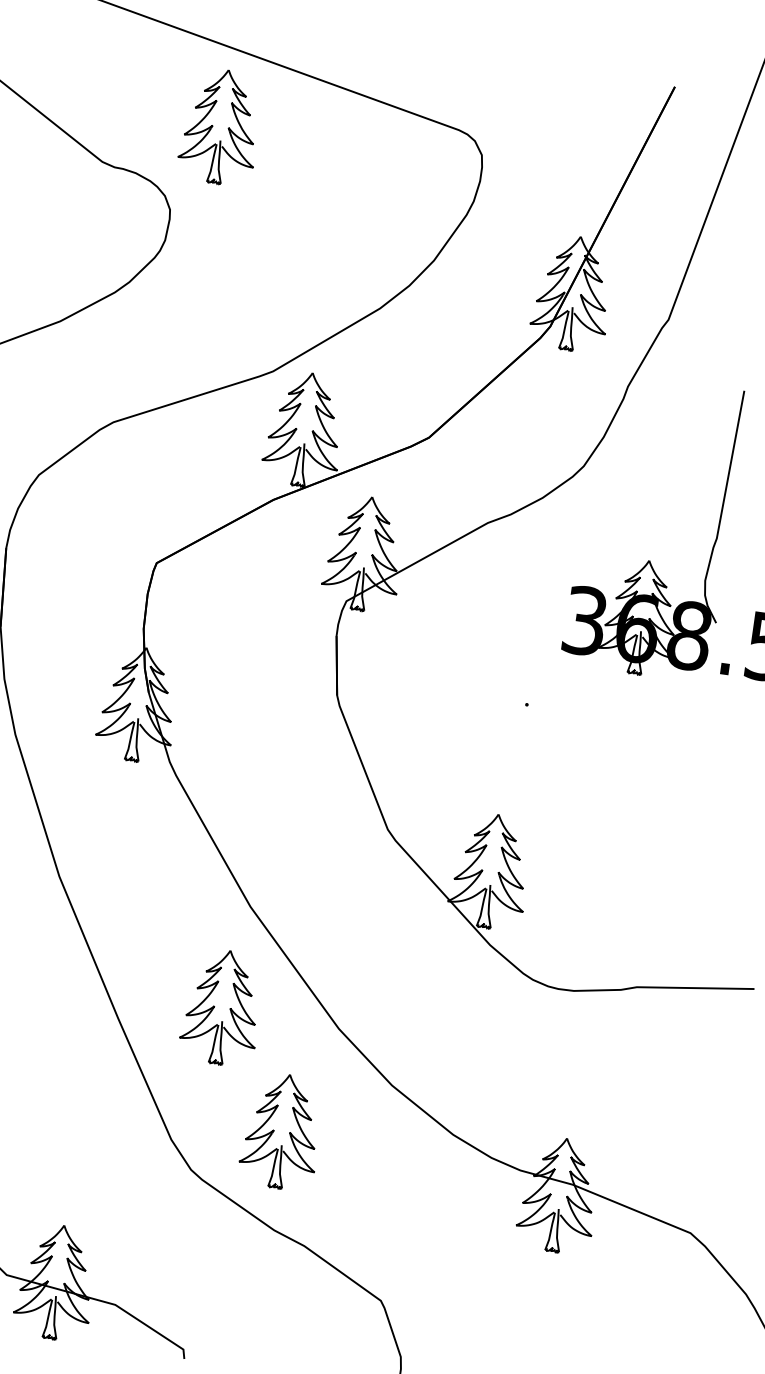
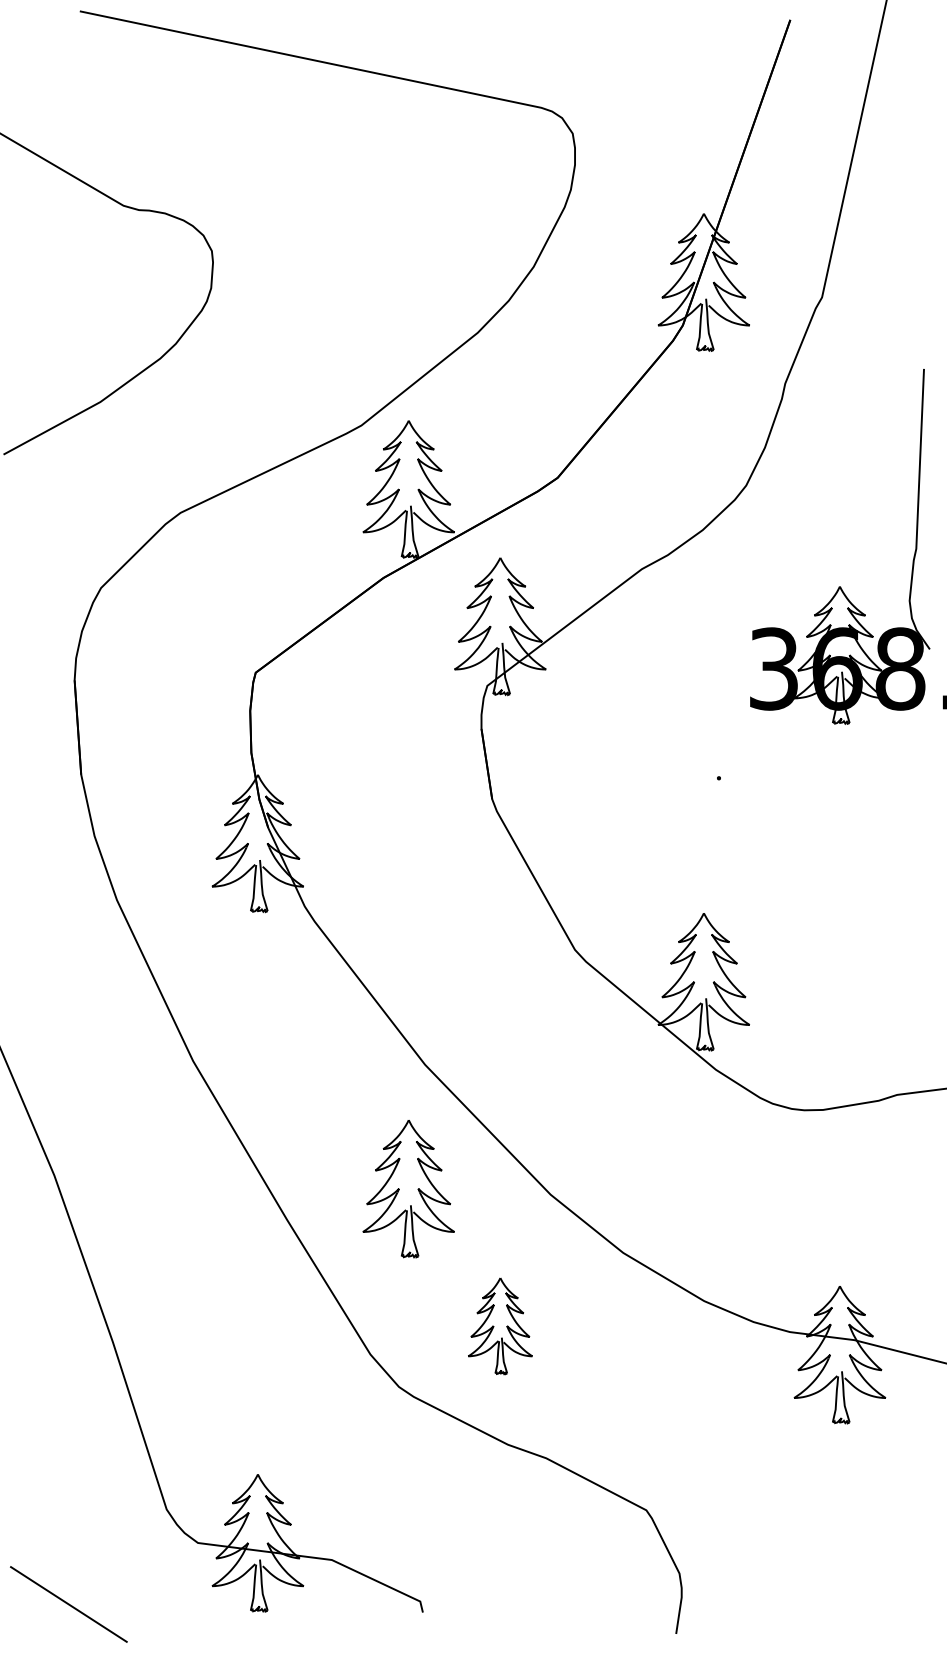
part: (220, 127) -> (257, 144), removed
part: (282, 1131) -> (500, 1326), size x0.7

